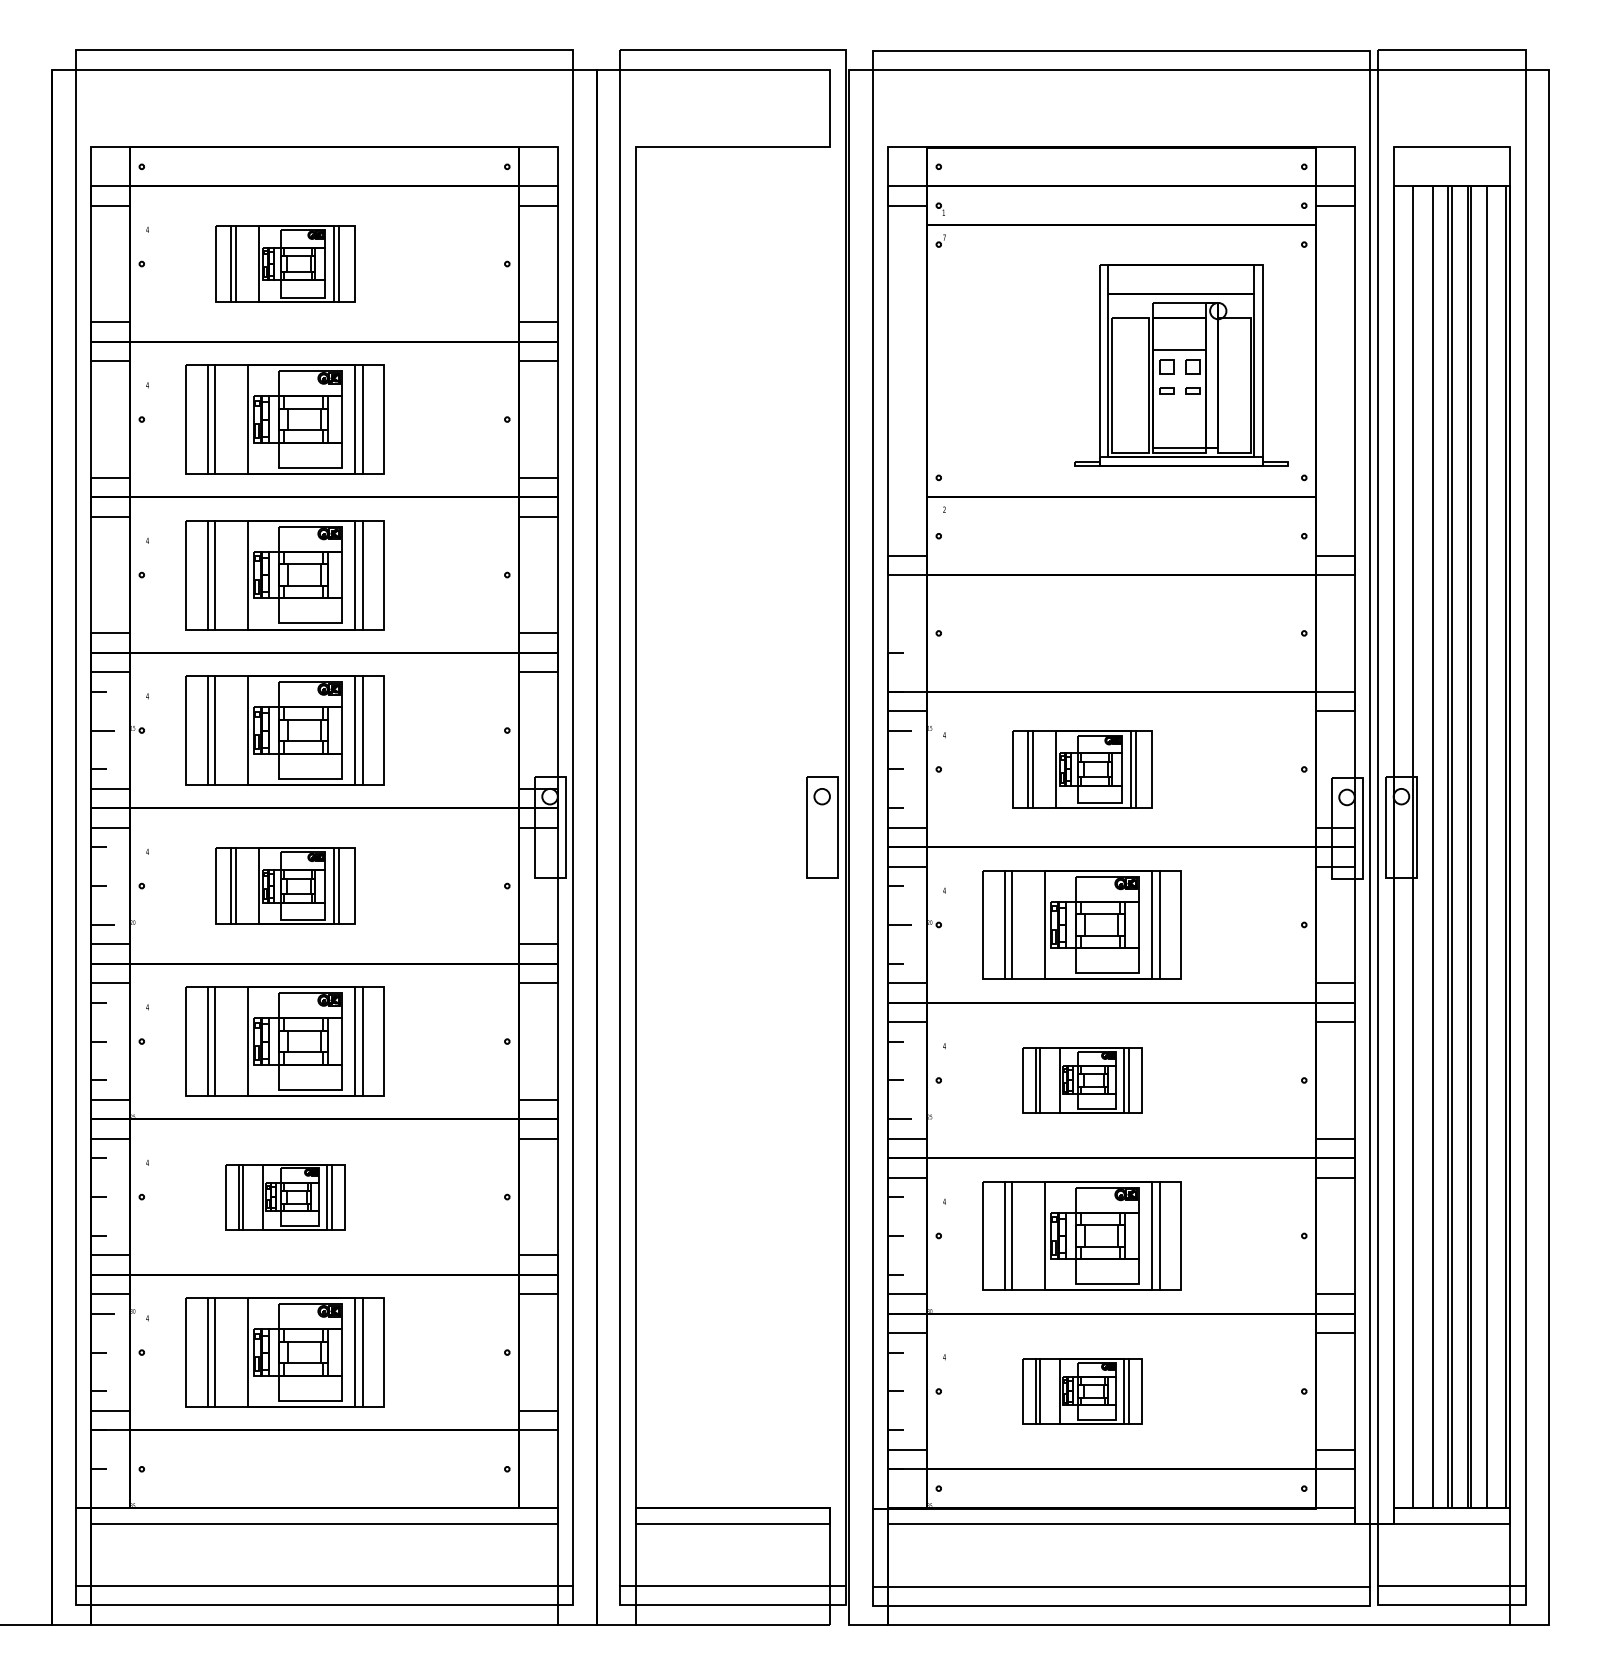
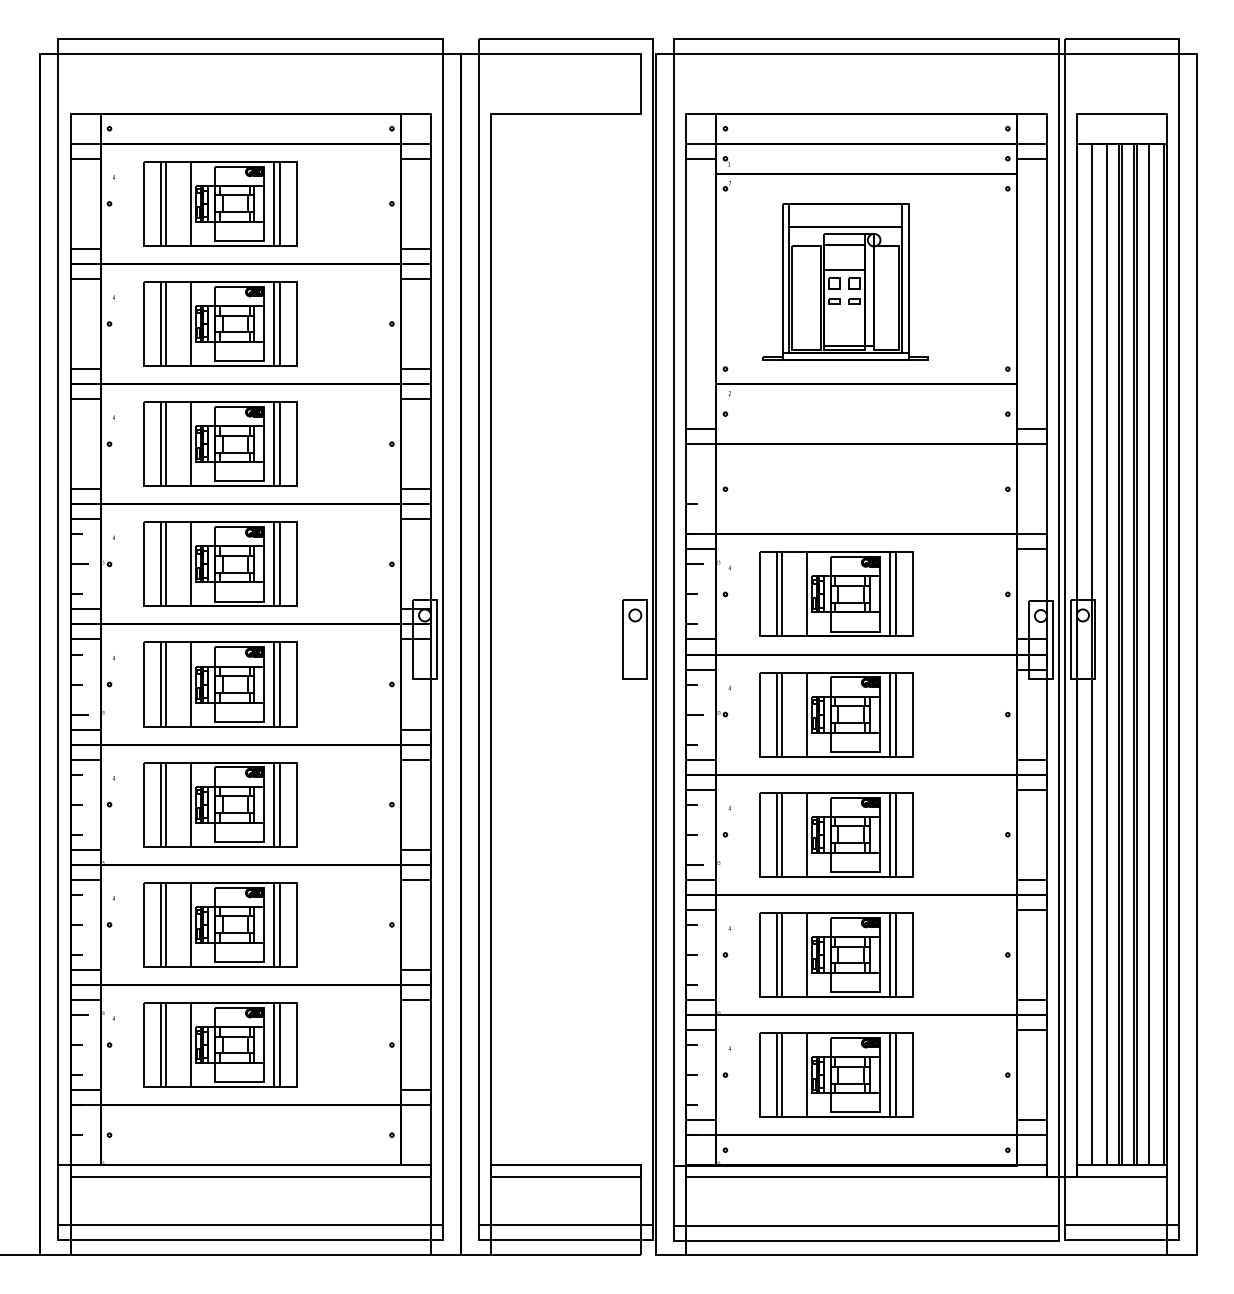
part: (284, 263) -> (219, 203), size x1.43
part: (1181, 365) -> (845, 282), moved
part: (1081, 769) -> (835, 594), size x1.43
part: (284, 886) -> (219, 684), size x1.43
part: (1081, 1080) -> (835, 834), size x1.67
part: (284, 1197) -> (219, 925), size x1.67
part: (1081, 1391) -> (835, 1075), size x1.67

